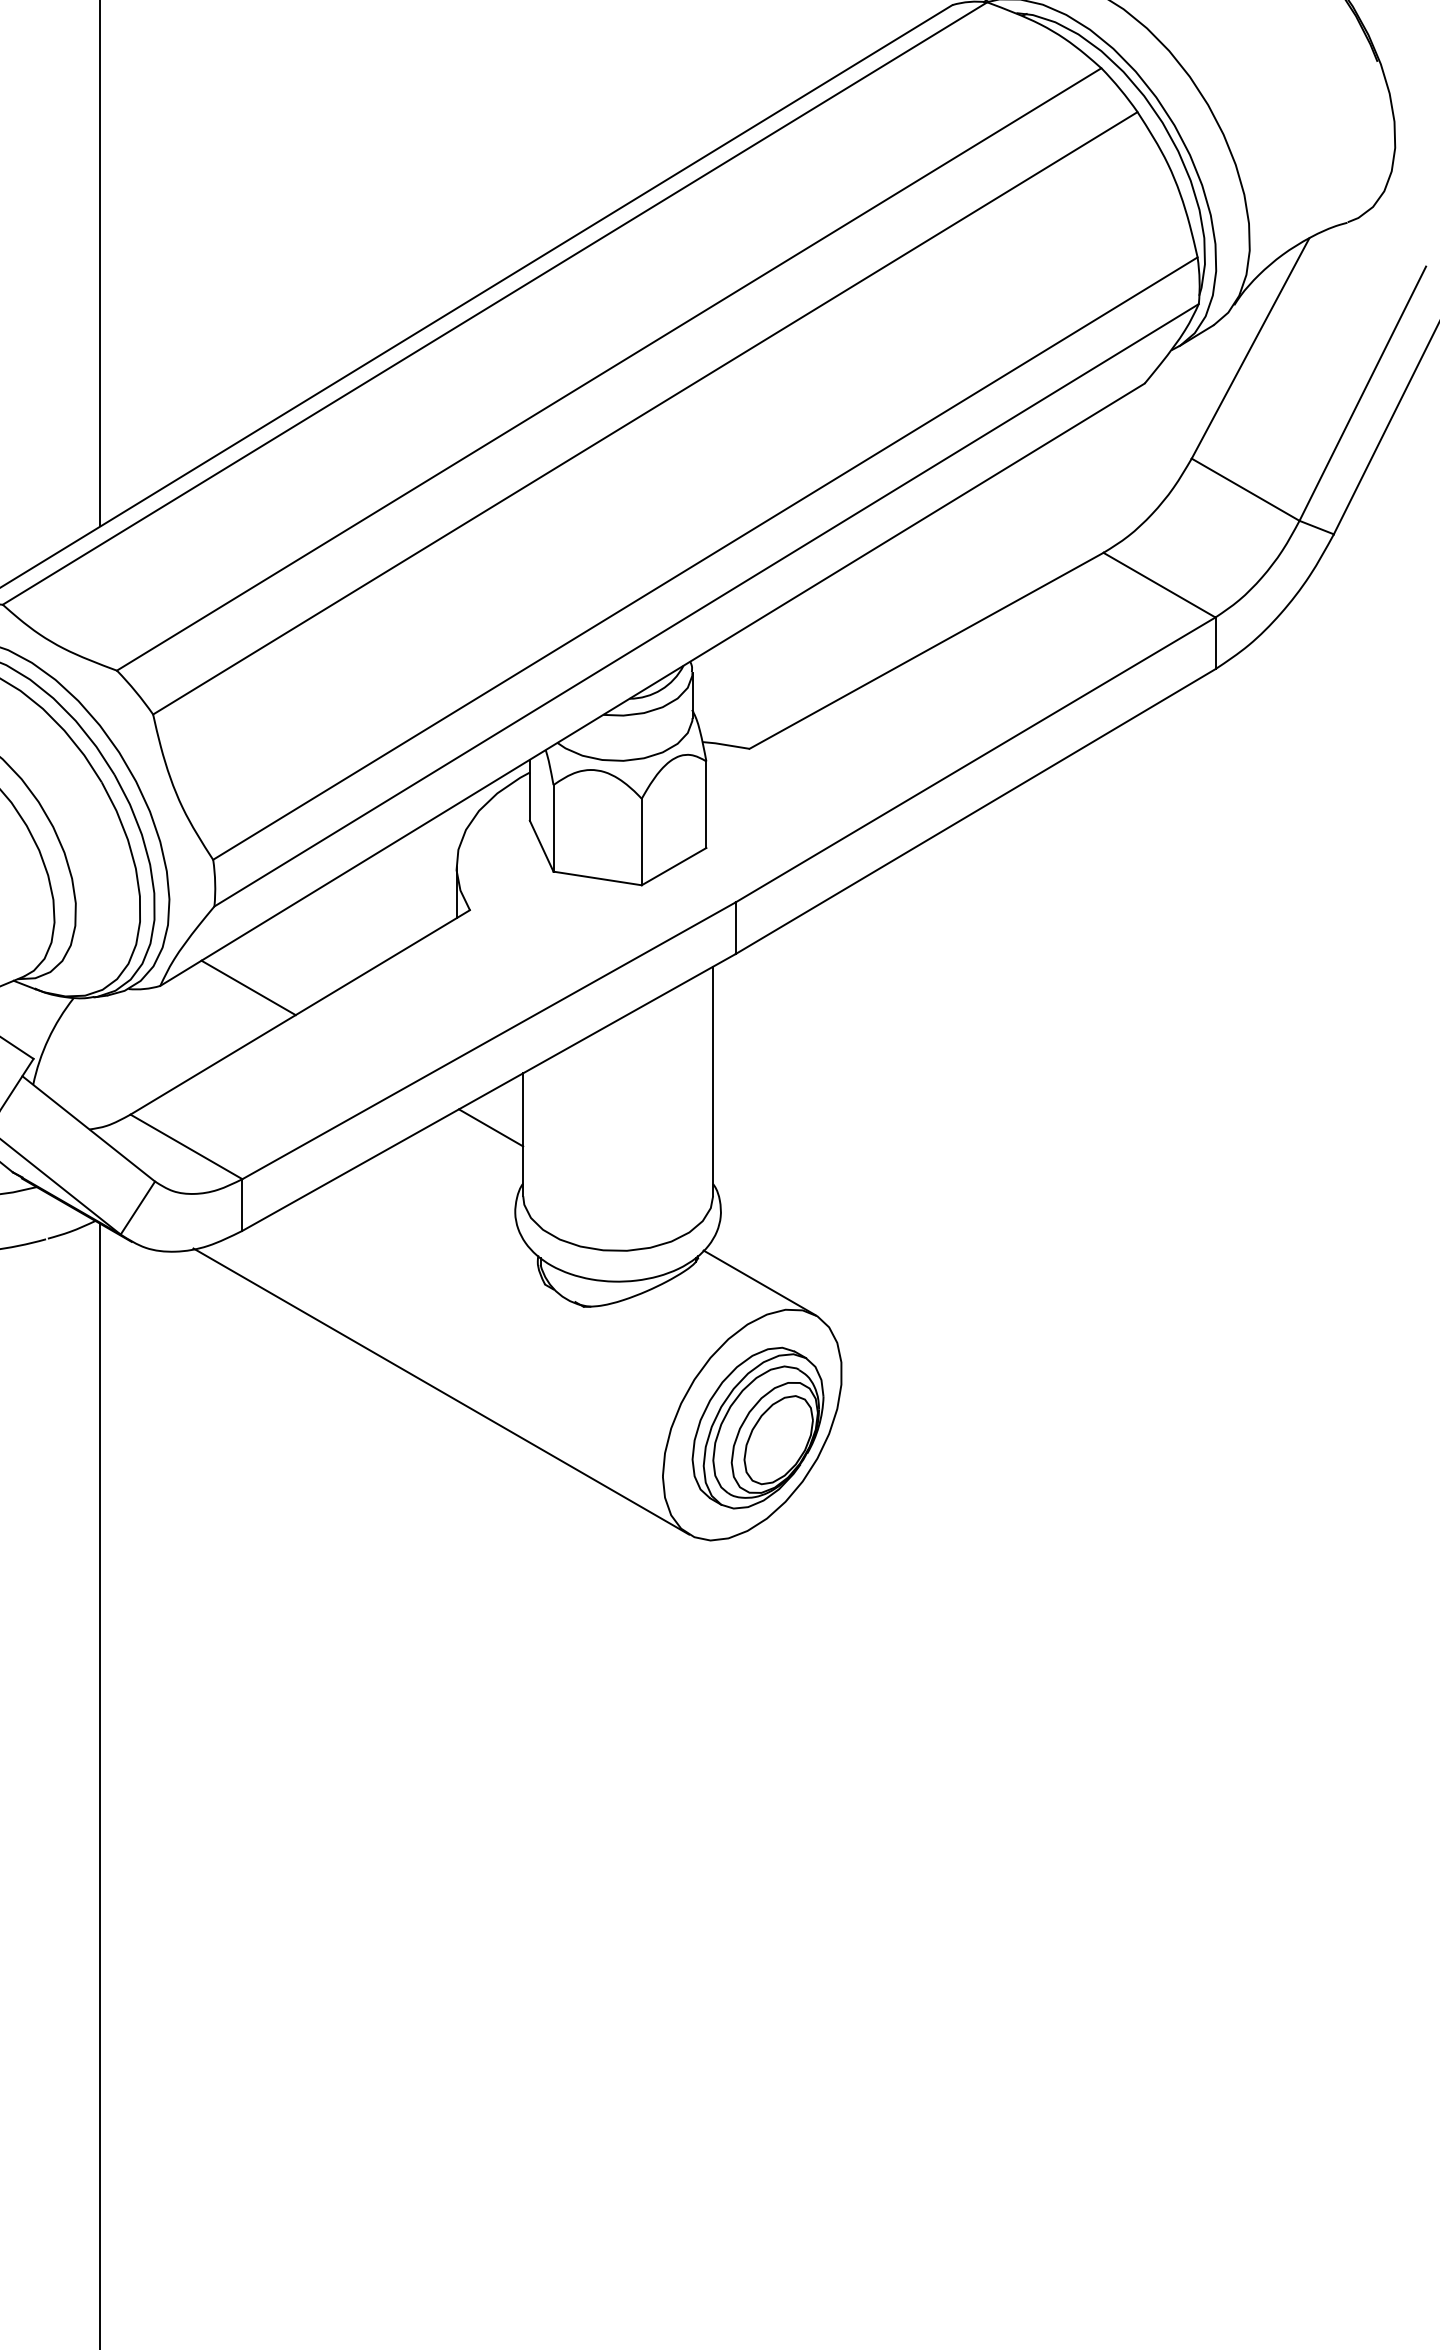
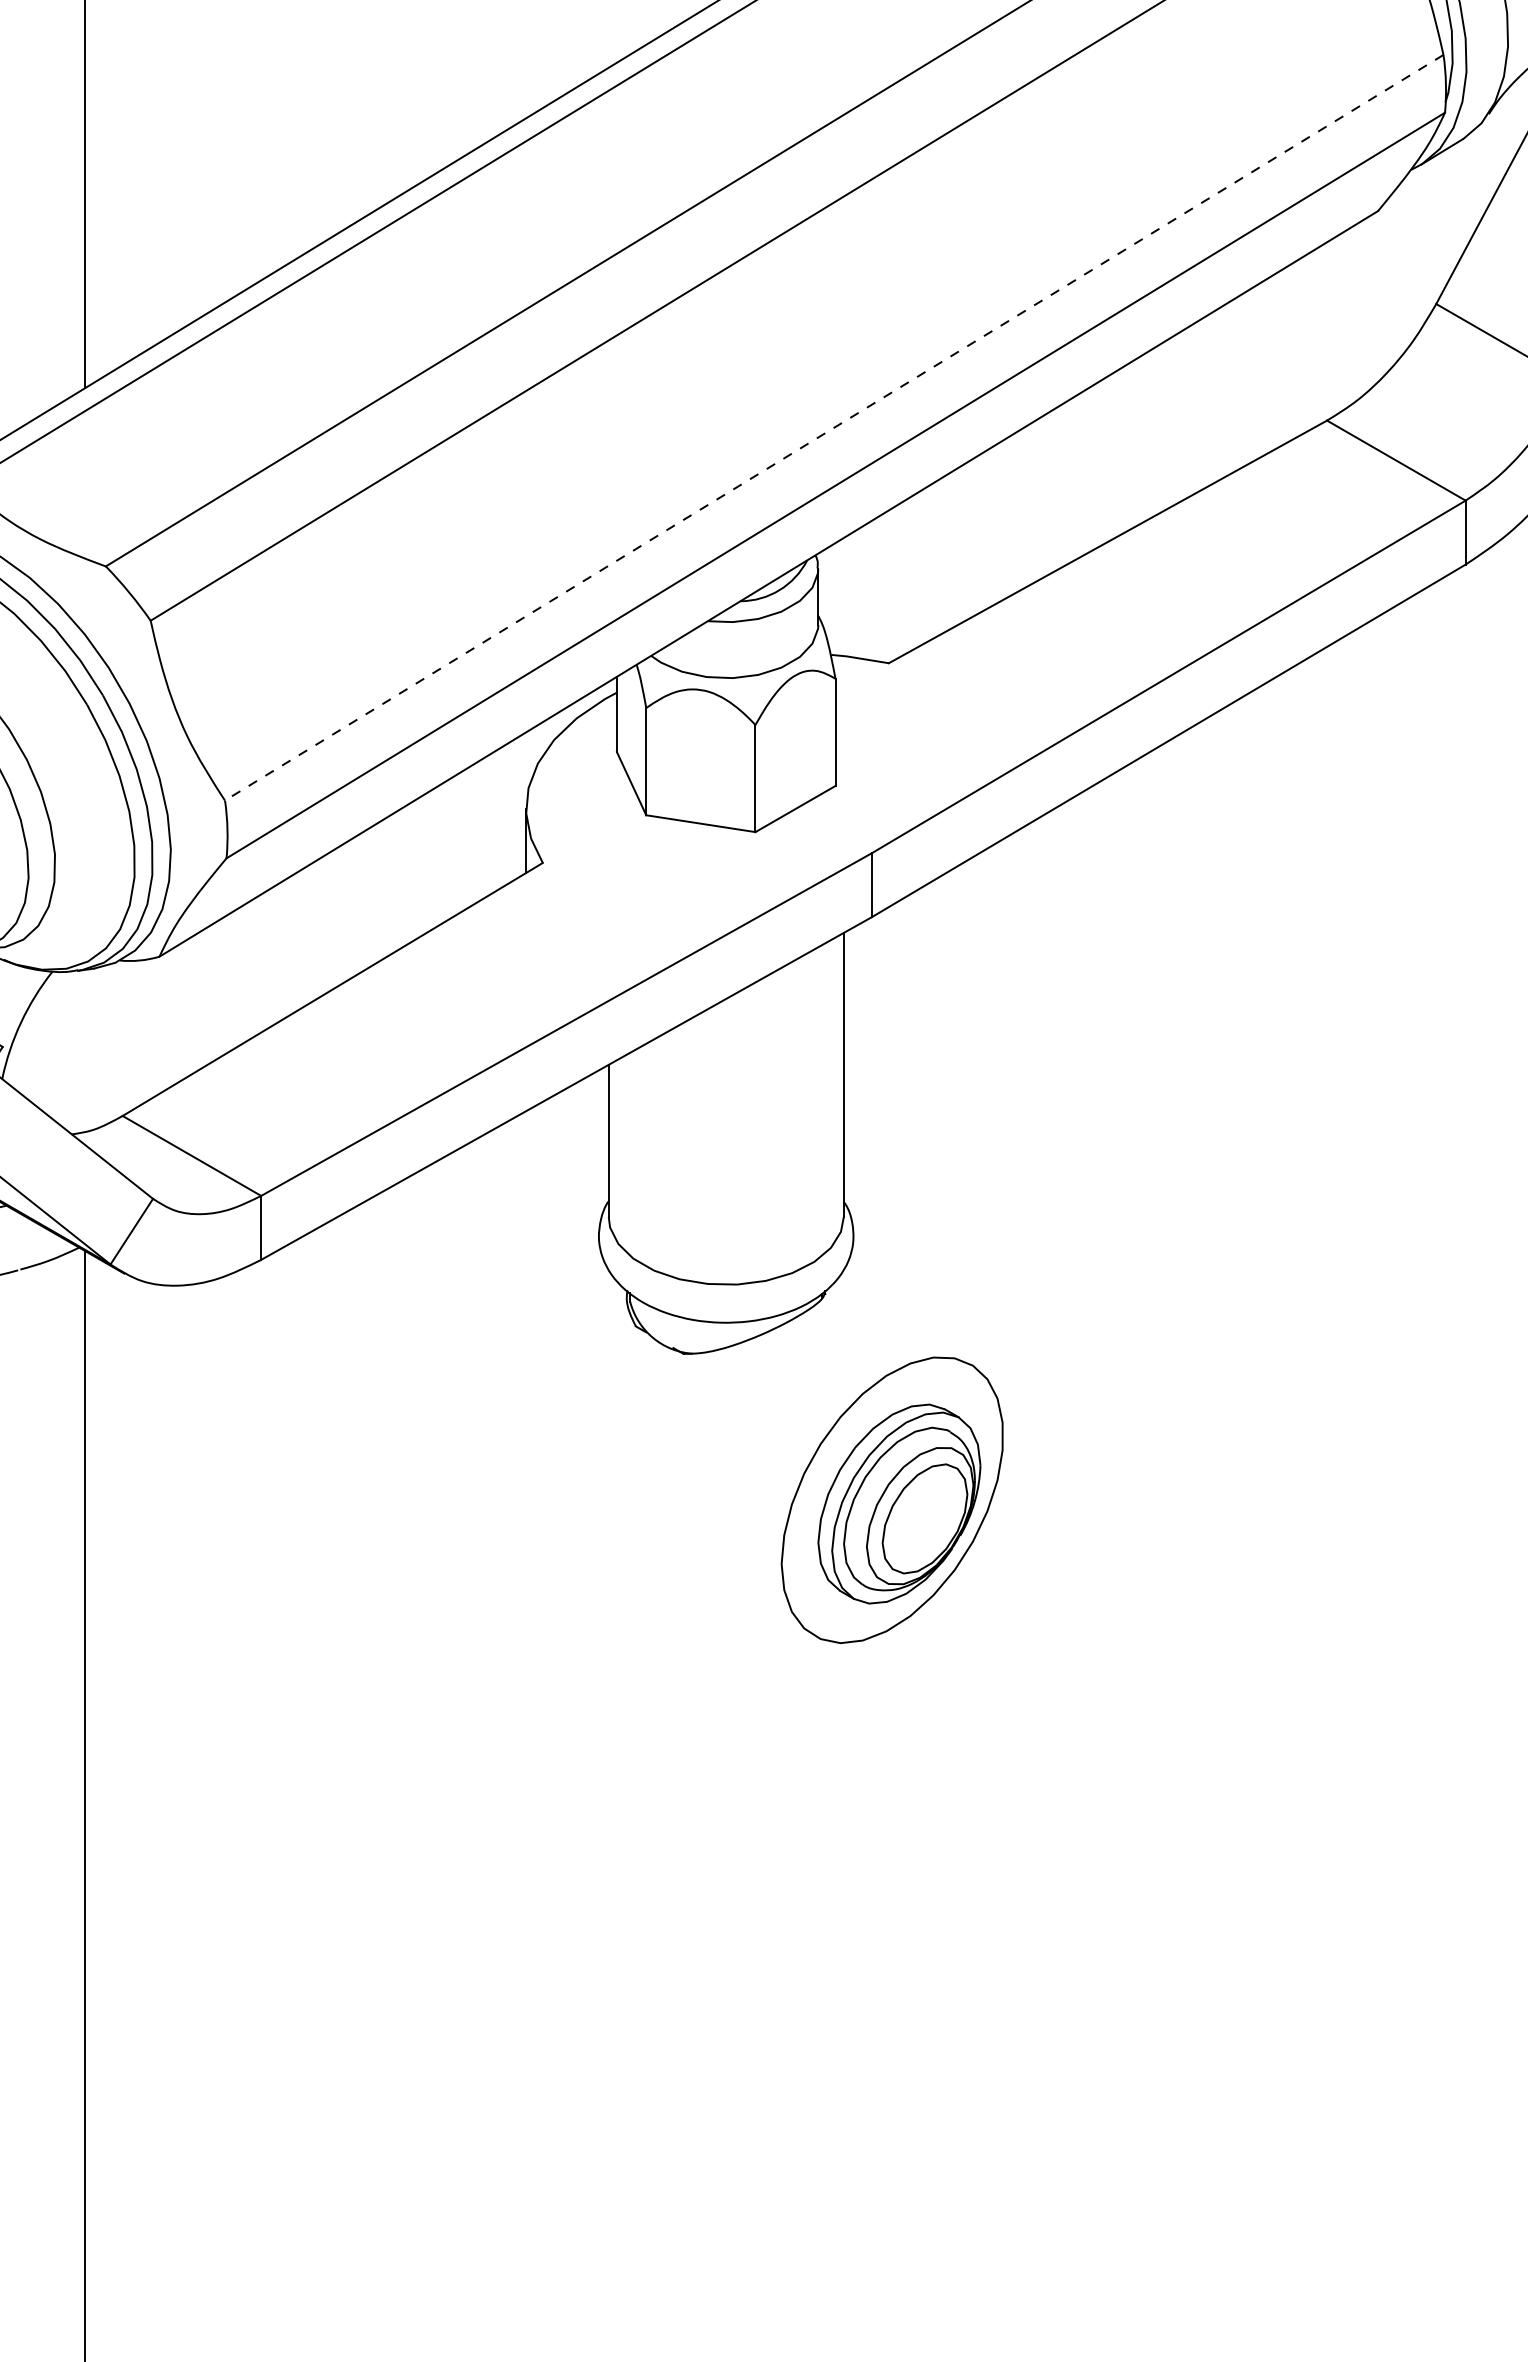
line: (704, 558) -> (833, 427), solid -> dashed
line: (248, 987) -> (268, 958), removed
line: (491, 1127) -> (569, 1131), removed
line: (759, 1282) -> (901, 1323), removed
line: (441, 1391) -> (507, 1458), removed

